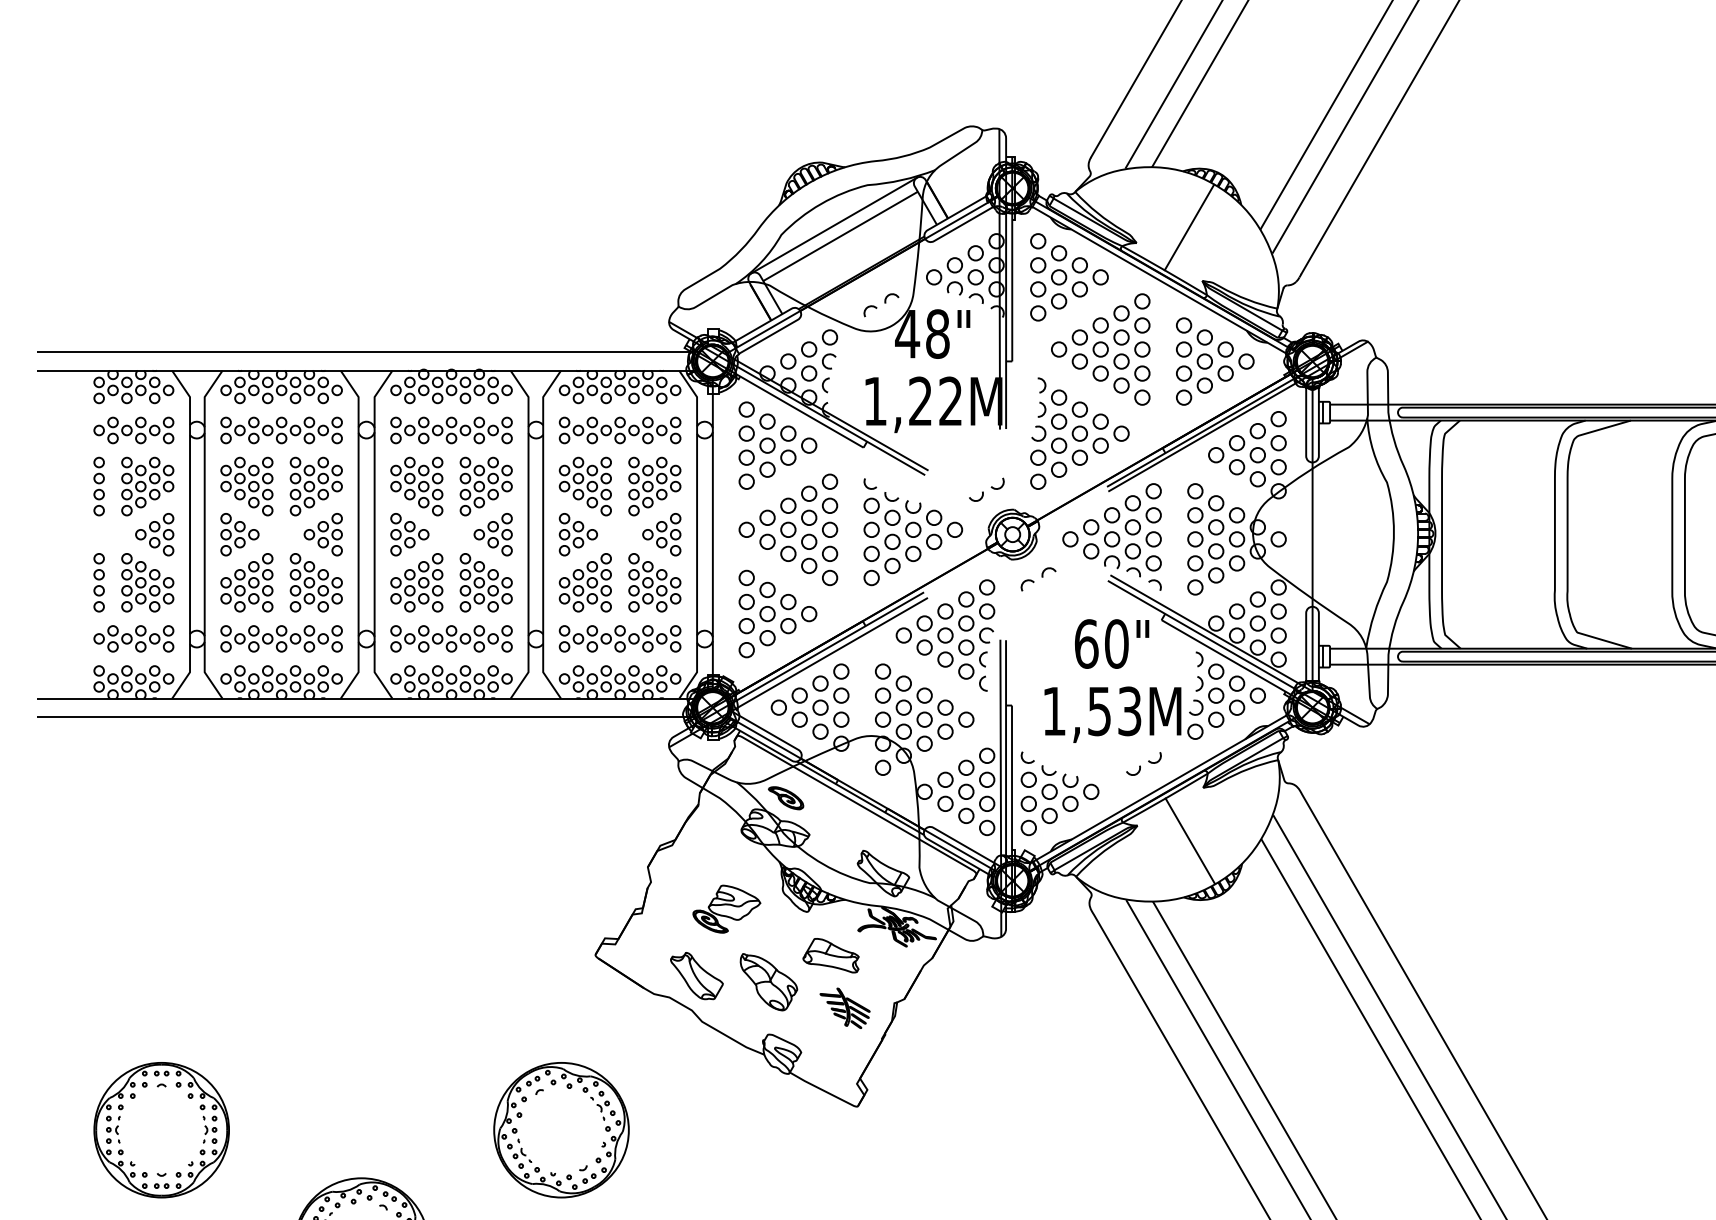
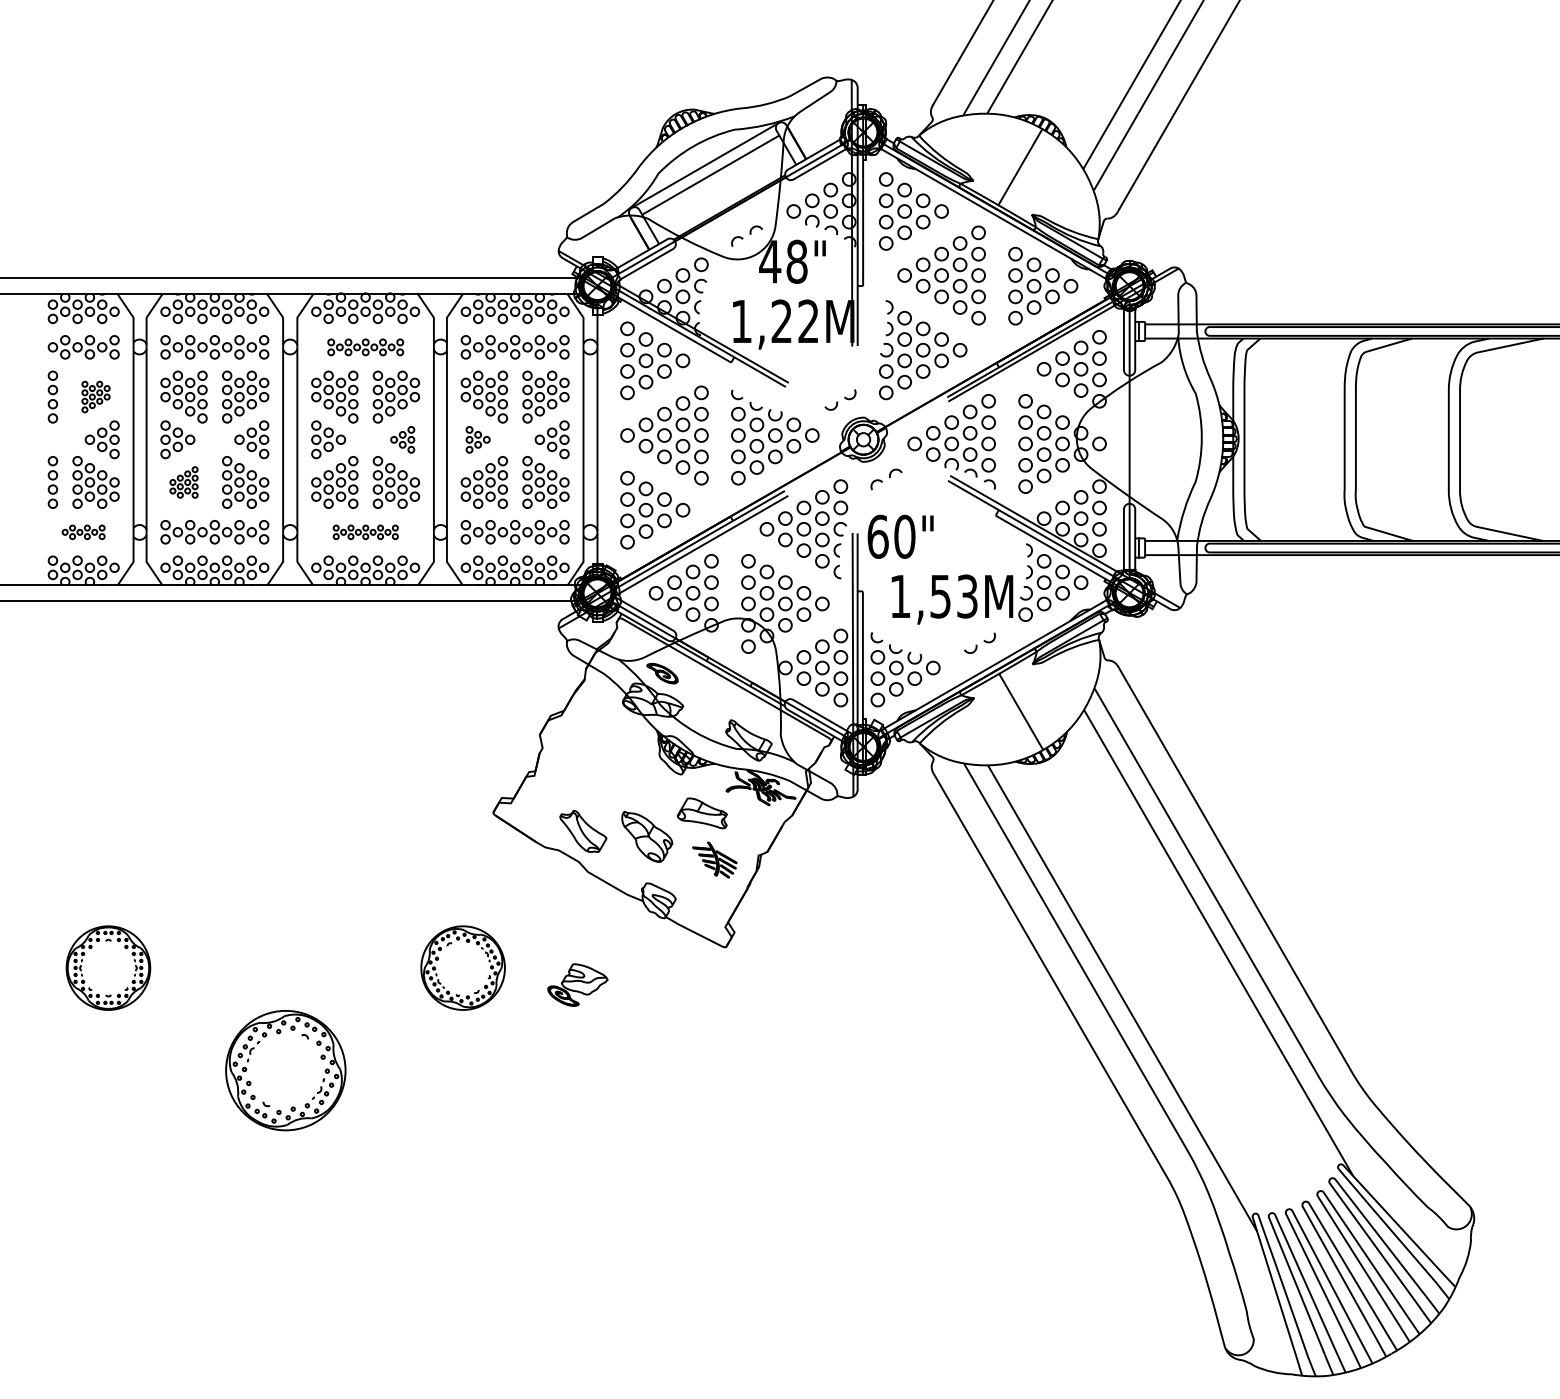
part: (451, 430) -> (365, 347), size x0.7
part: (147, 485) -> (95, 396), size x0.6
part: (493, 534) -> (402, 439), size x0.7
part: (577, 534) -> (477, 439), size x0.7
part: (246, 582) -> (183, 482), size x0.6
part: (133, 639) -> (83, 532), size x0.6
part: (451, 639) -> (365, 532), size x0.6
text: (1111, 643) -> (900, 536), moved
part: (726, 908) -> (577, 984), moved
part: (161, 1129) -> (108, 967), size x0.7
part: (560, 1129) -> (462, 967), size x0.7

